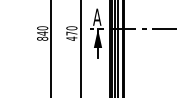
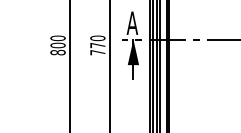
text: (42, 33) -> (57, 45), 840 -> 800
text: (71, 38) -> (97, 52), 470 -> 770

